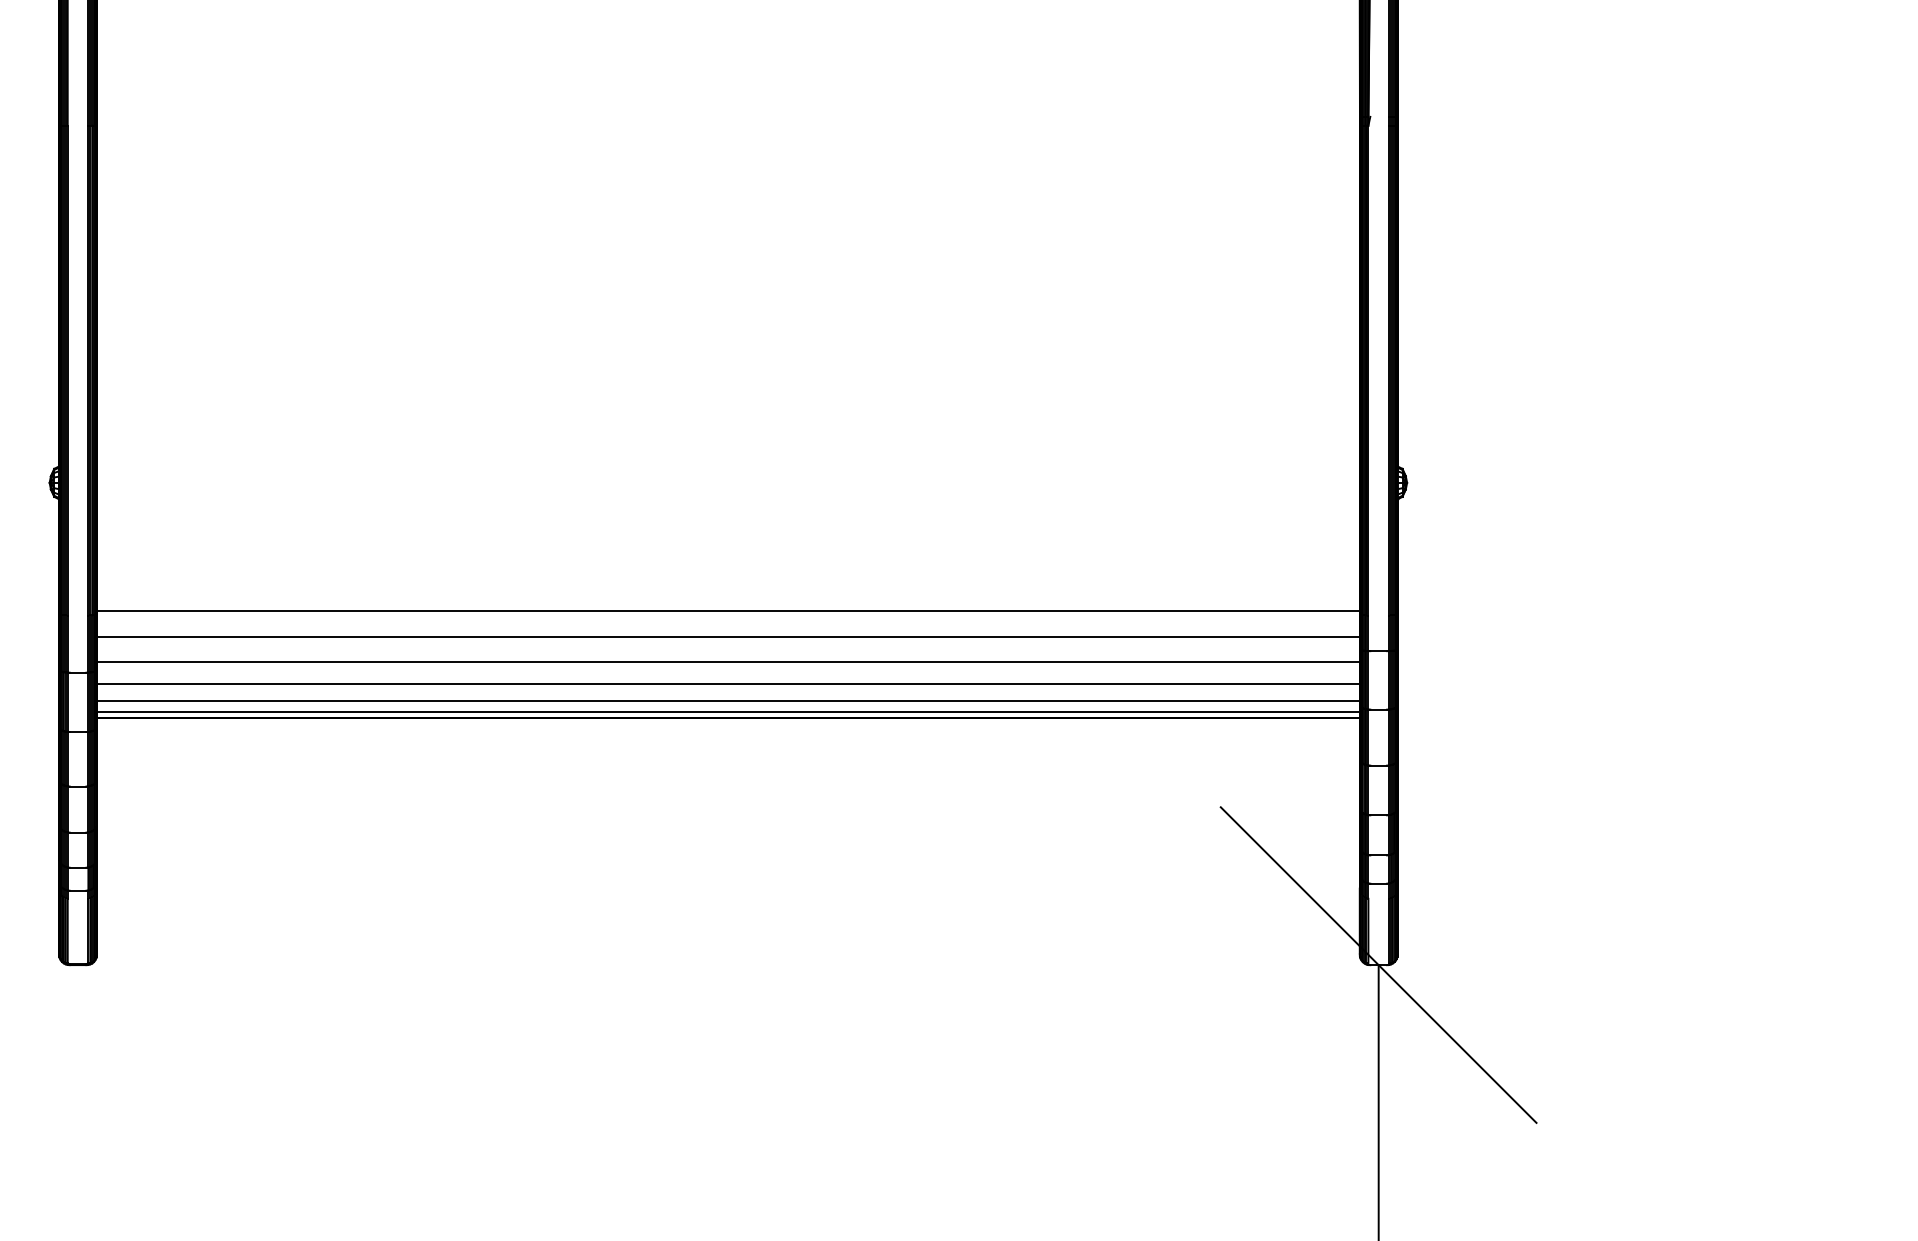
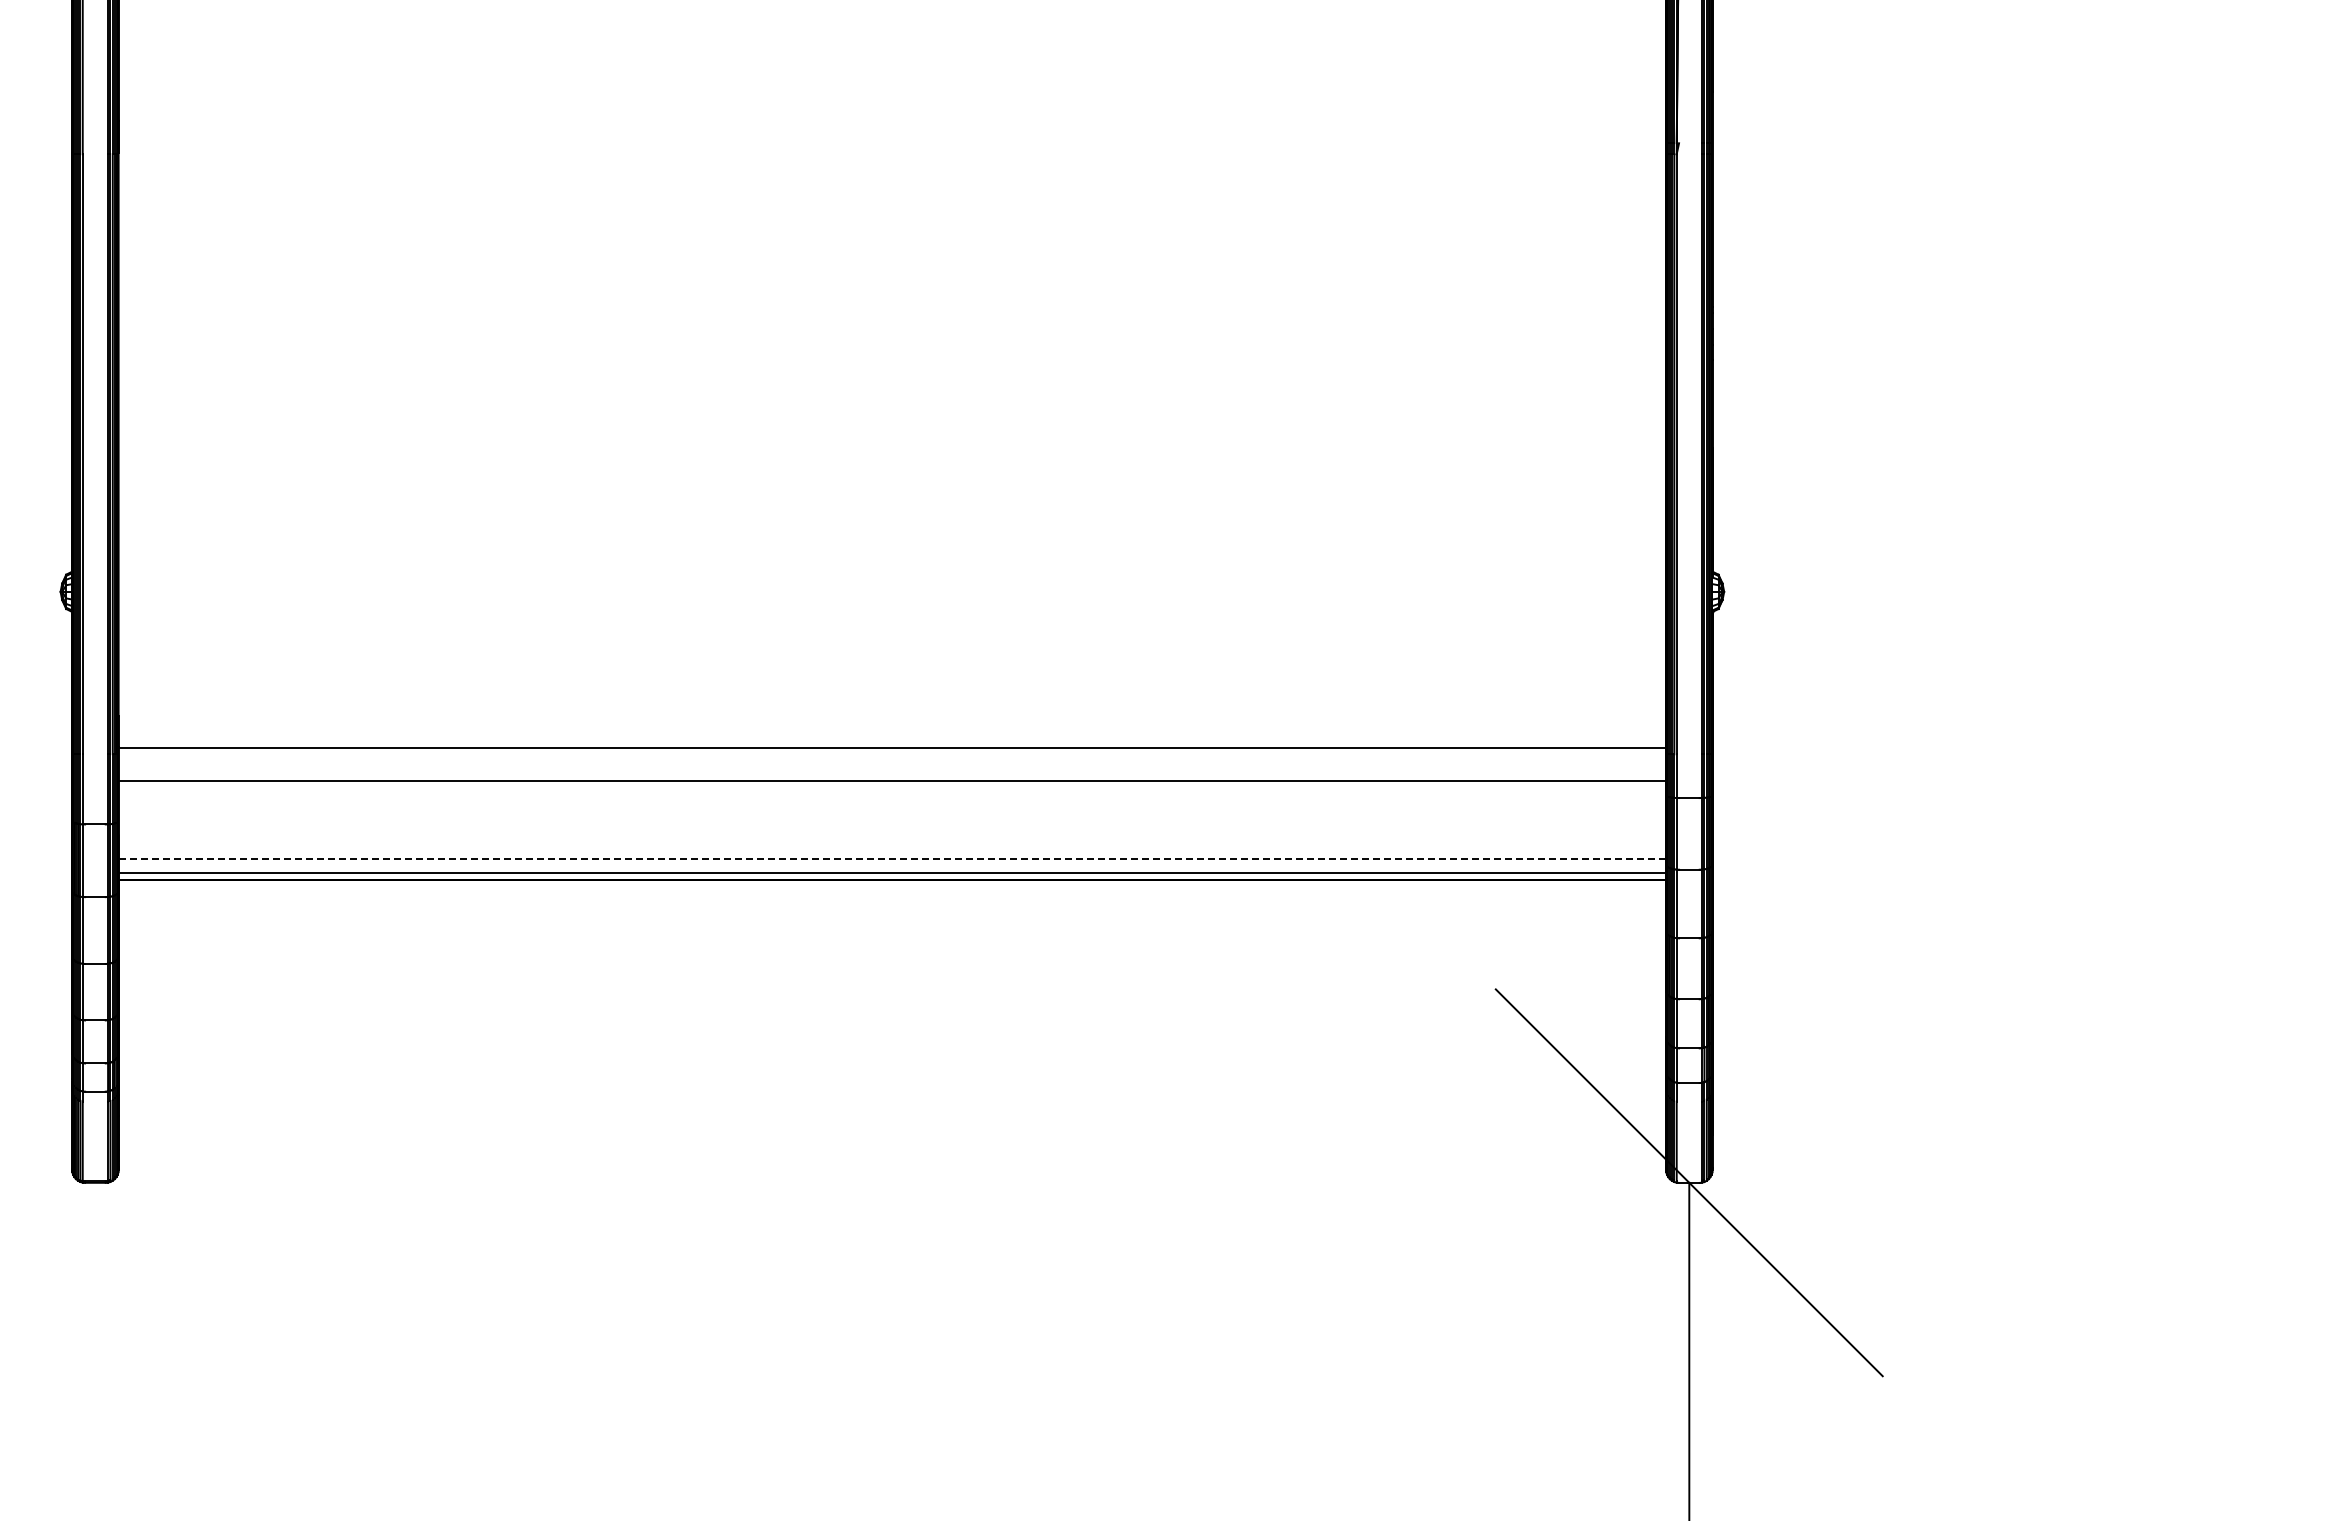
line: (728, 662) -> (892, 811), removed
line: (728, 684) -> (892, 838), removed
line: (728, 701) -> (892, 859), solid -> dashed

